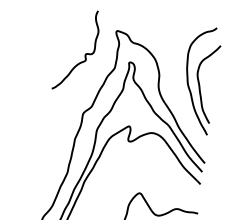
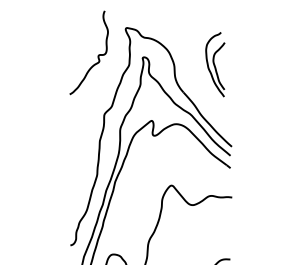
part: (200, 79) -> (215, 64), size x0.6

